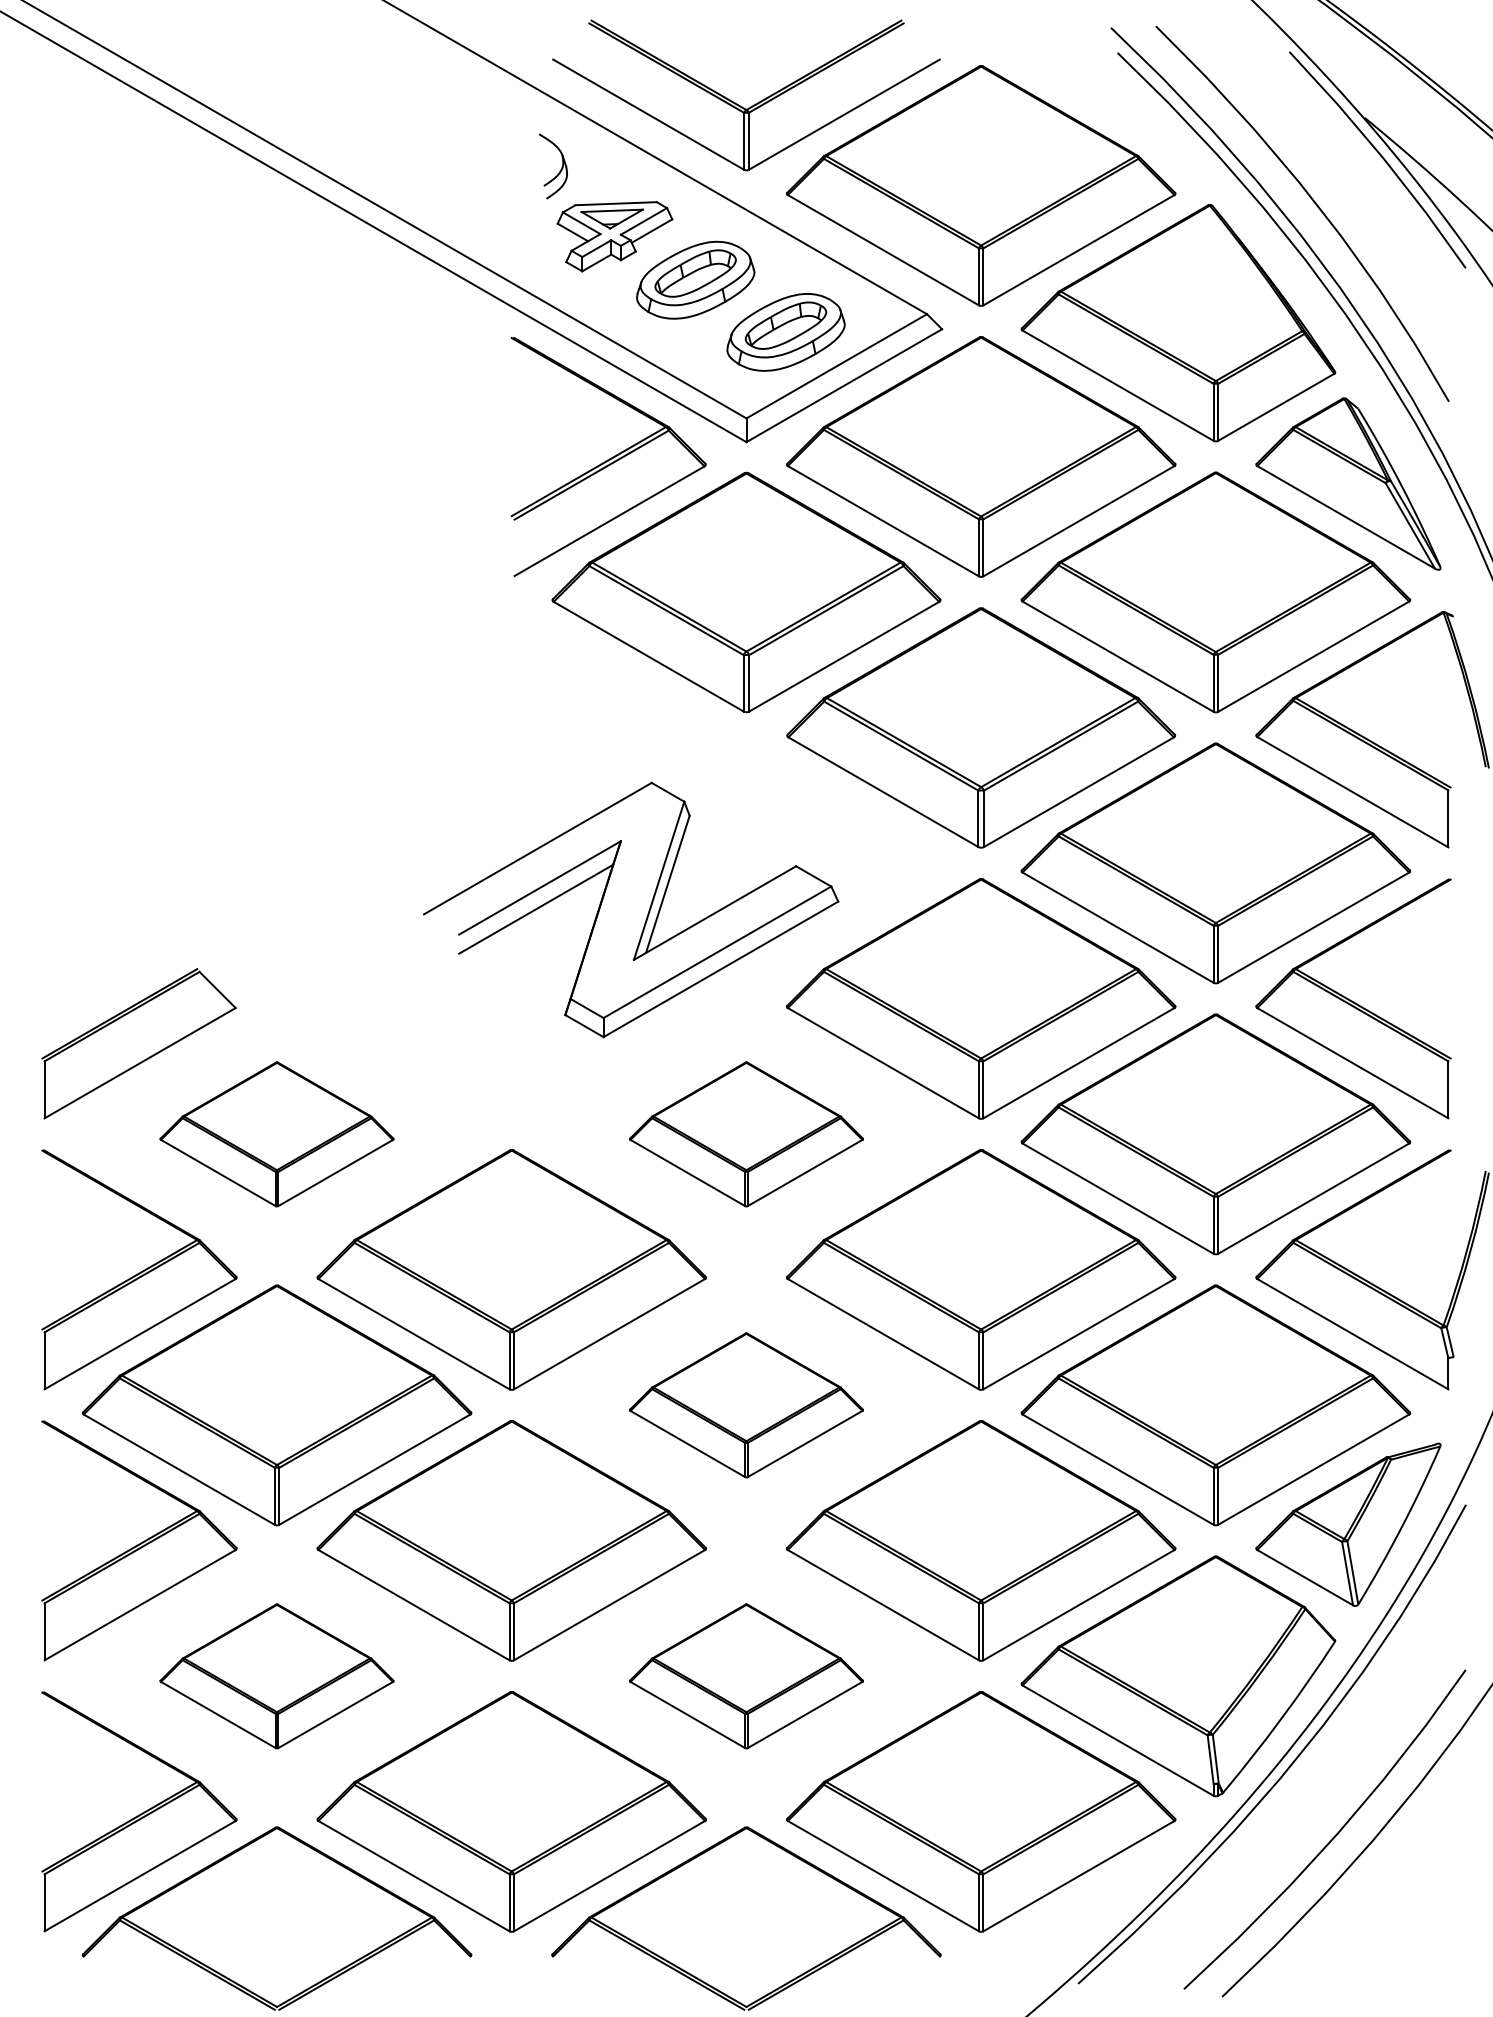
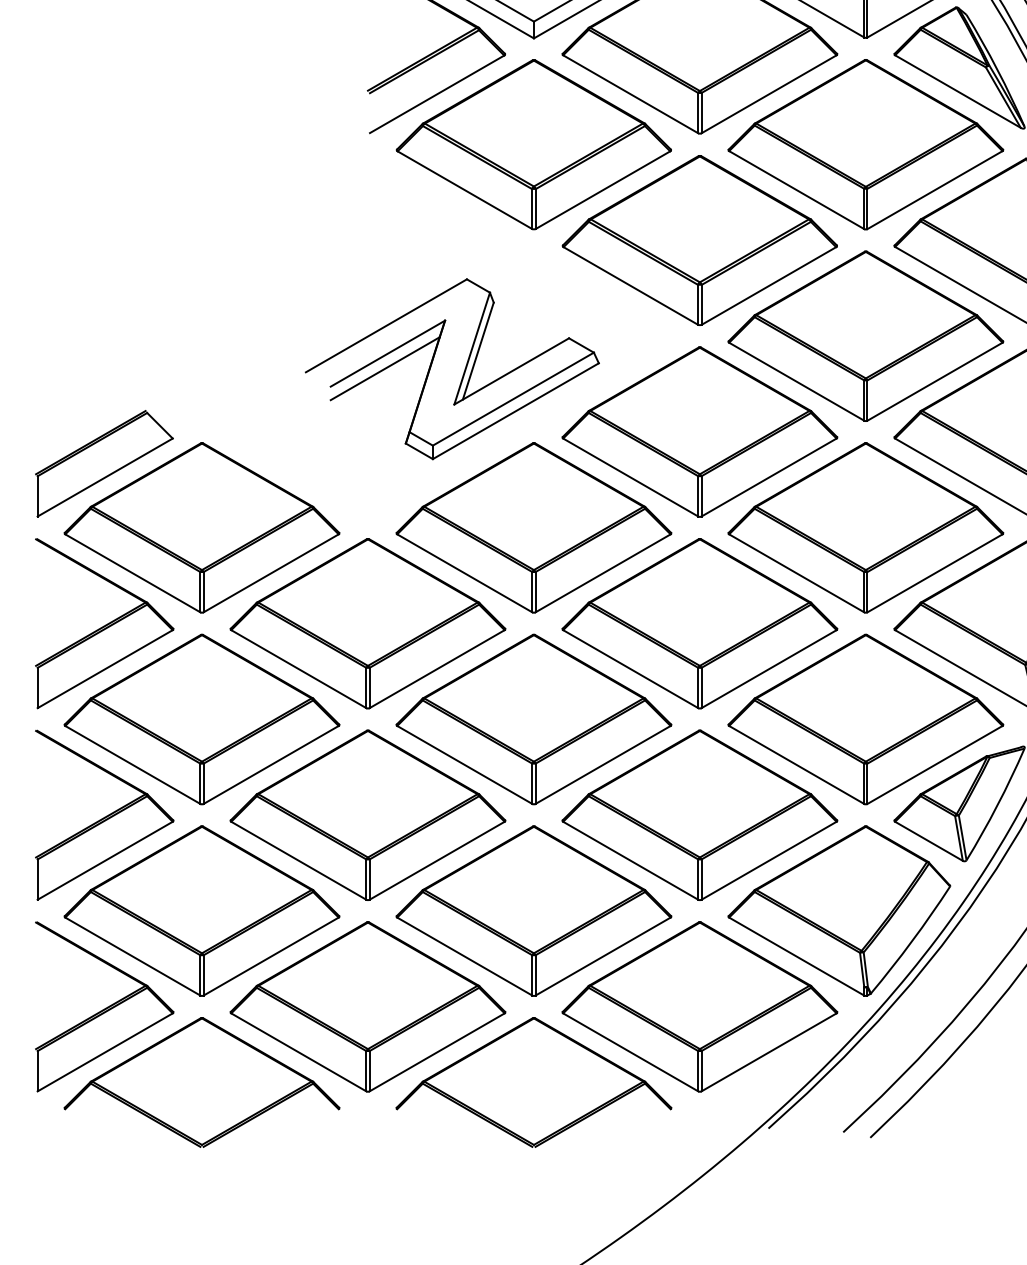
part: (276, 1134) -> (201, 527), size x1.67
part: (746, 1134) -> (533, 527), size x1.67
part: (746, 1405) -> (533, 719), size x1.67
part: (276, 1676) -> (201, 911), size x1.67
part: (746, 1676) -> (533, 911), size x1.67

